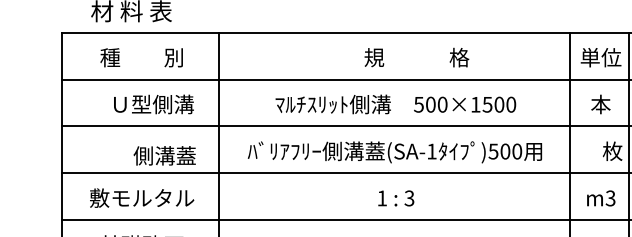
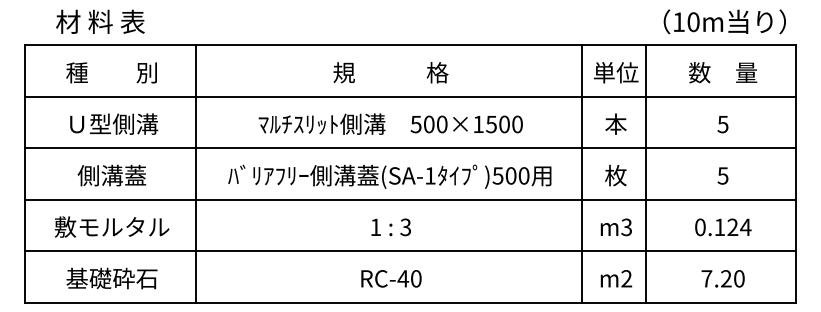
text: (416, 57) -> (390, 72), moved
text: (154, 103) -> (114, 123), moved
text: (612, 151) -> (615, 175), moved
text: (164, 155) -> (111, 175), moved

